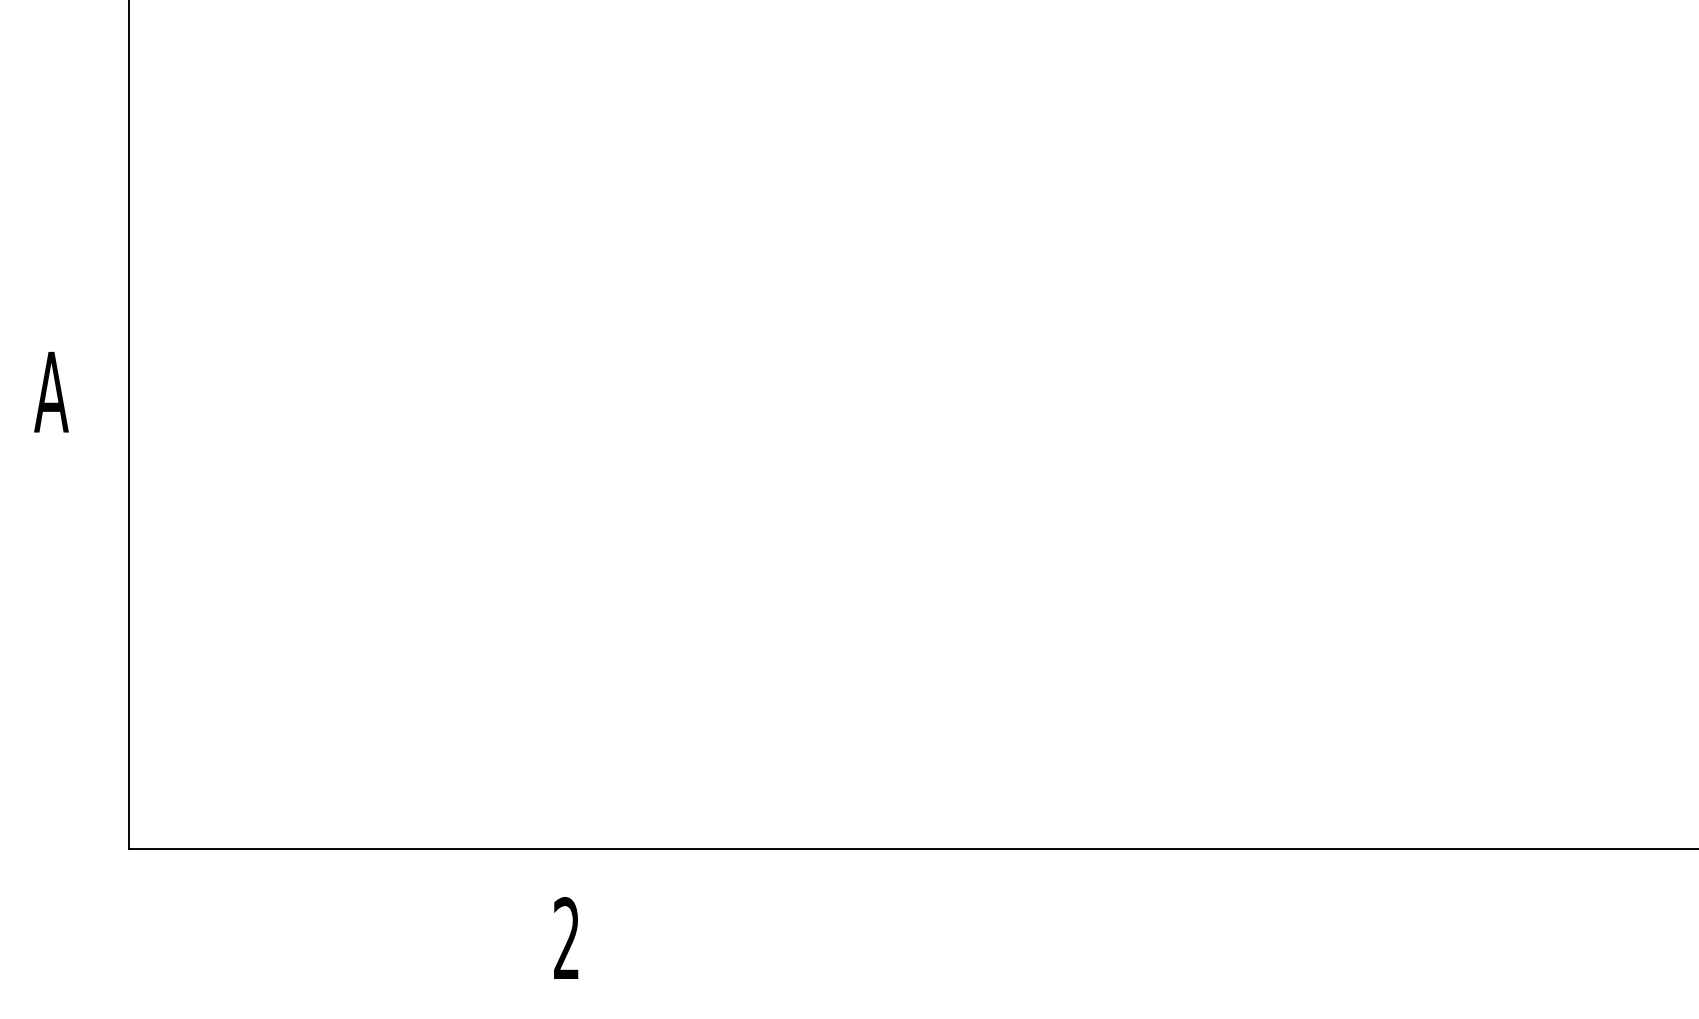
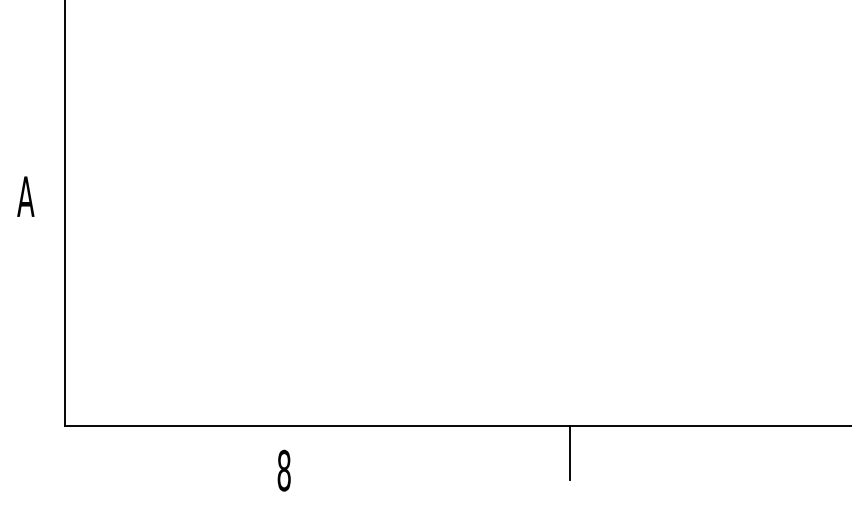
line: (1137, 902) -> (570, 452), added
text: (565, 938) -> (283, 470), 2 -> 8

